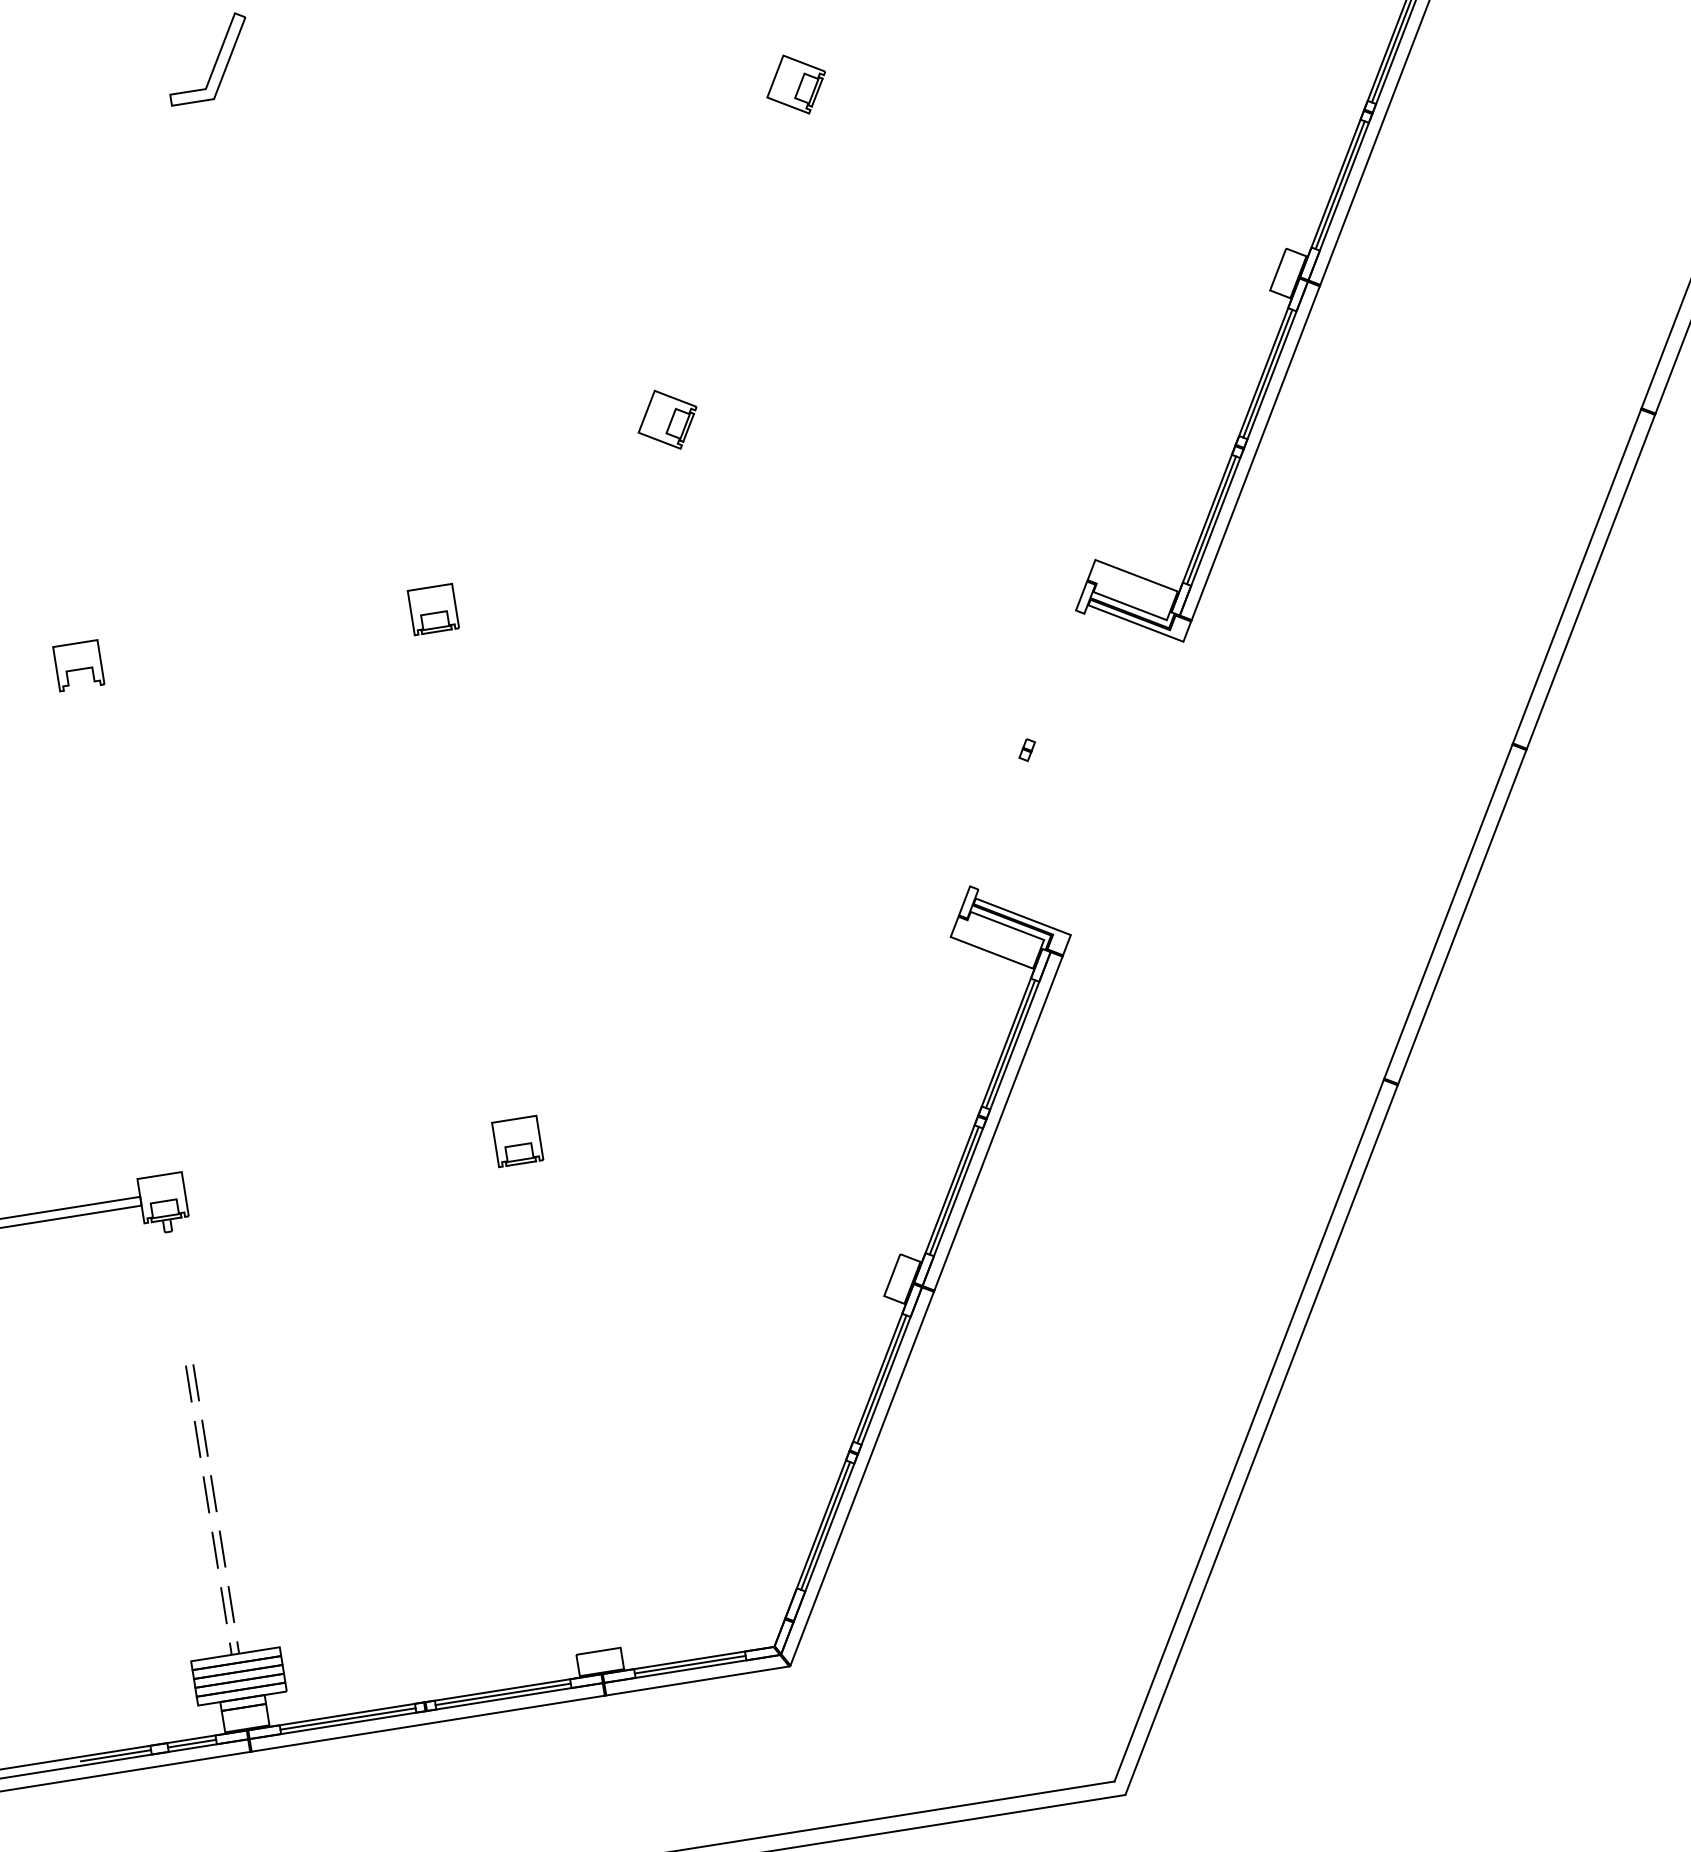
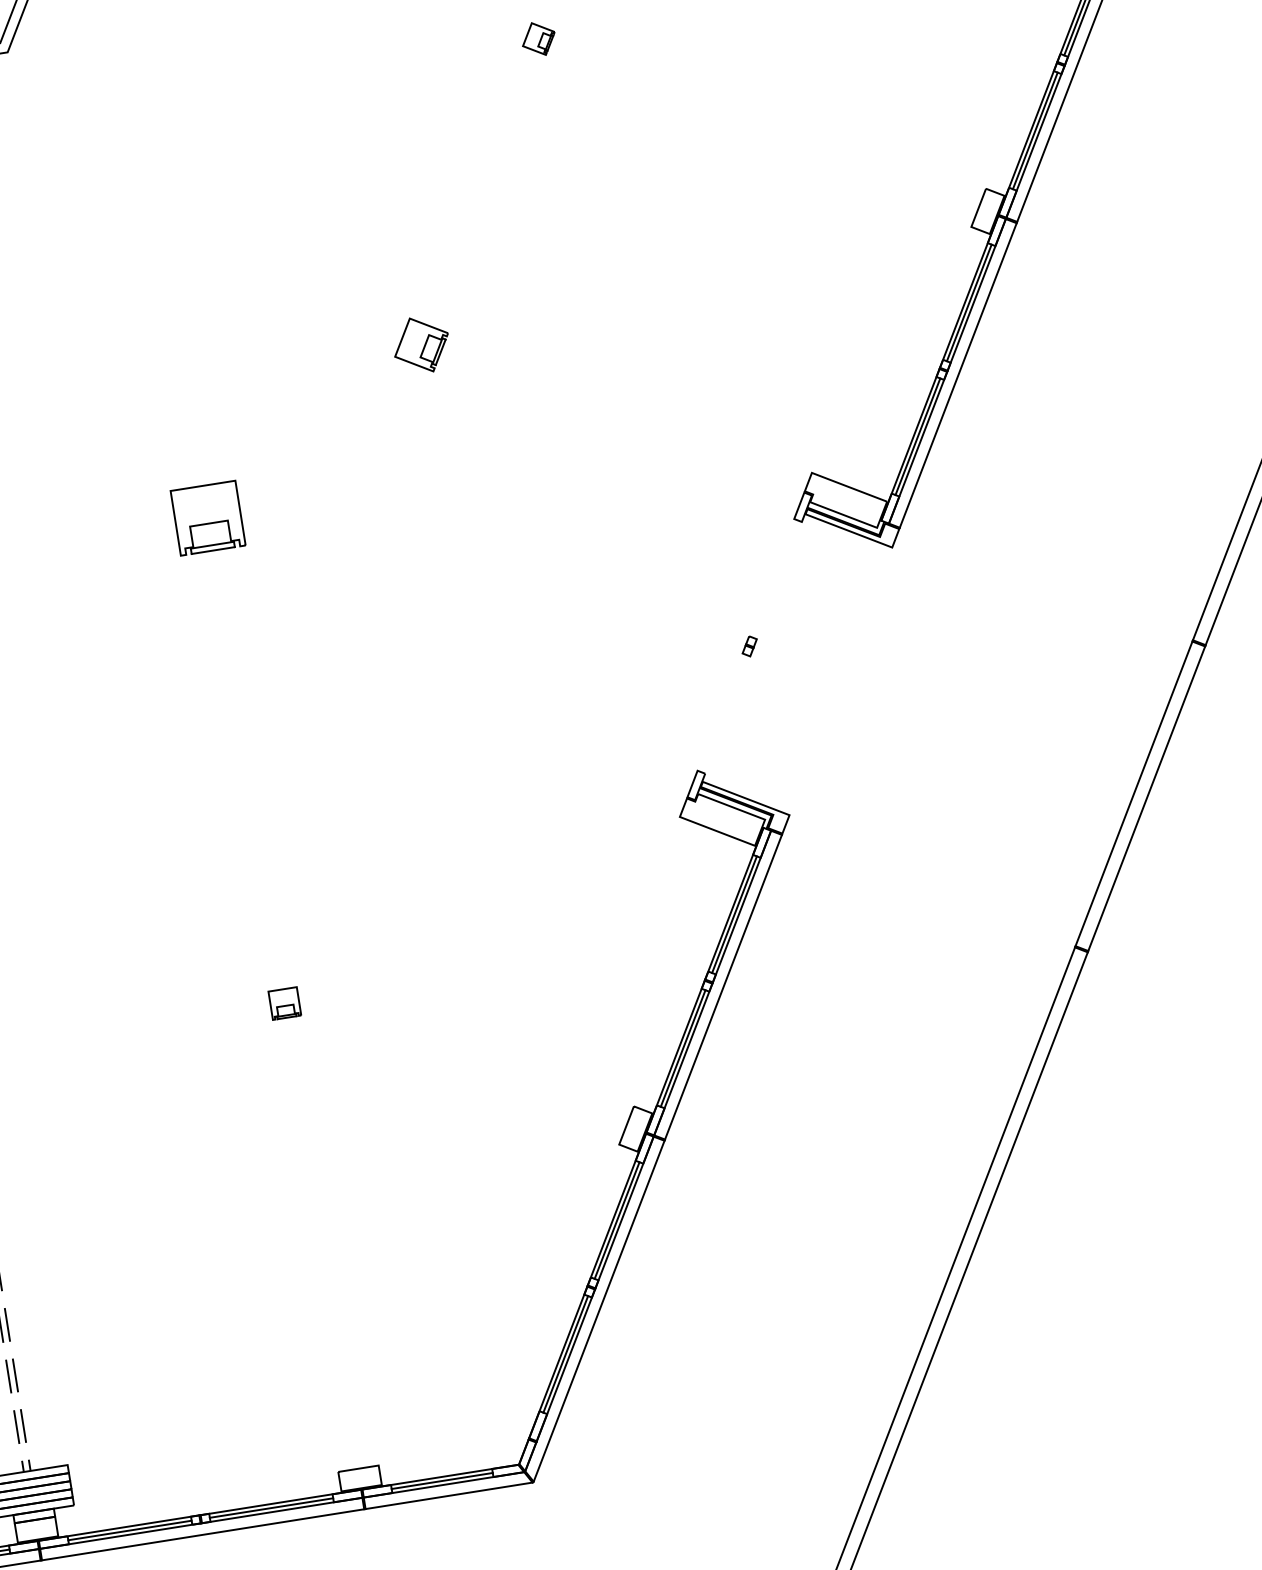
part: (795, 84) -> (538, 39), size x0.6
part: (432, 609) -> (207, 518), size x1.6
part: (517, 1141) -> (284, 1003), size x0.7

